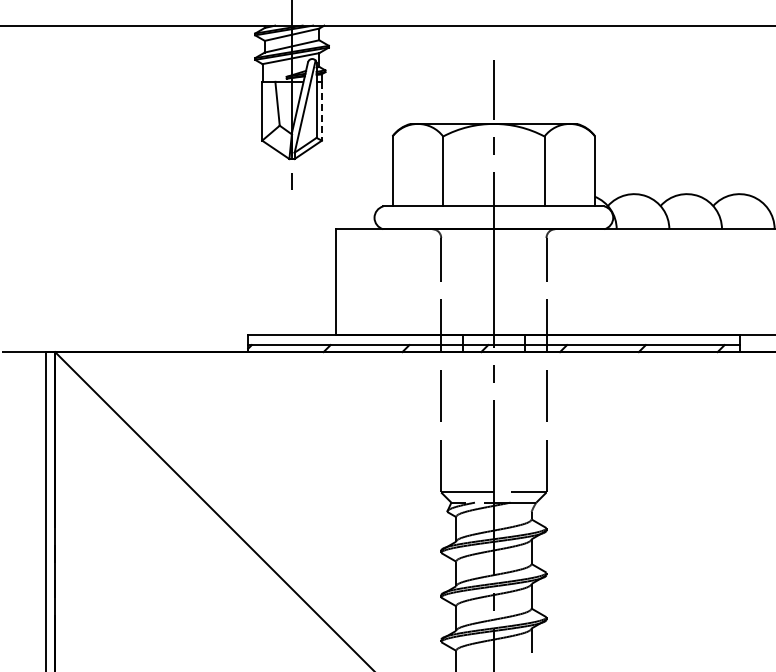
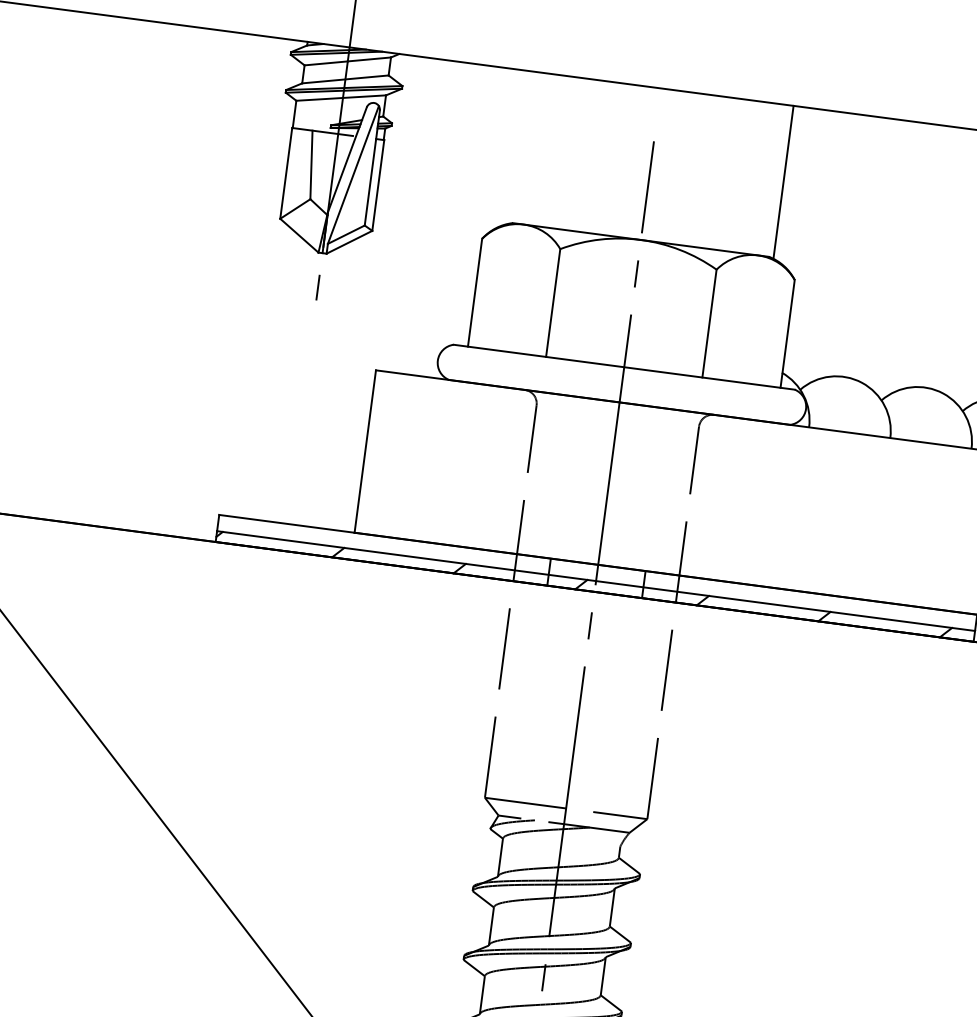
line: (579, 74) -> (783, 181), added
line: (321, 111) -> (377, 185), dashed -> solid

